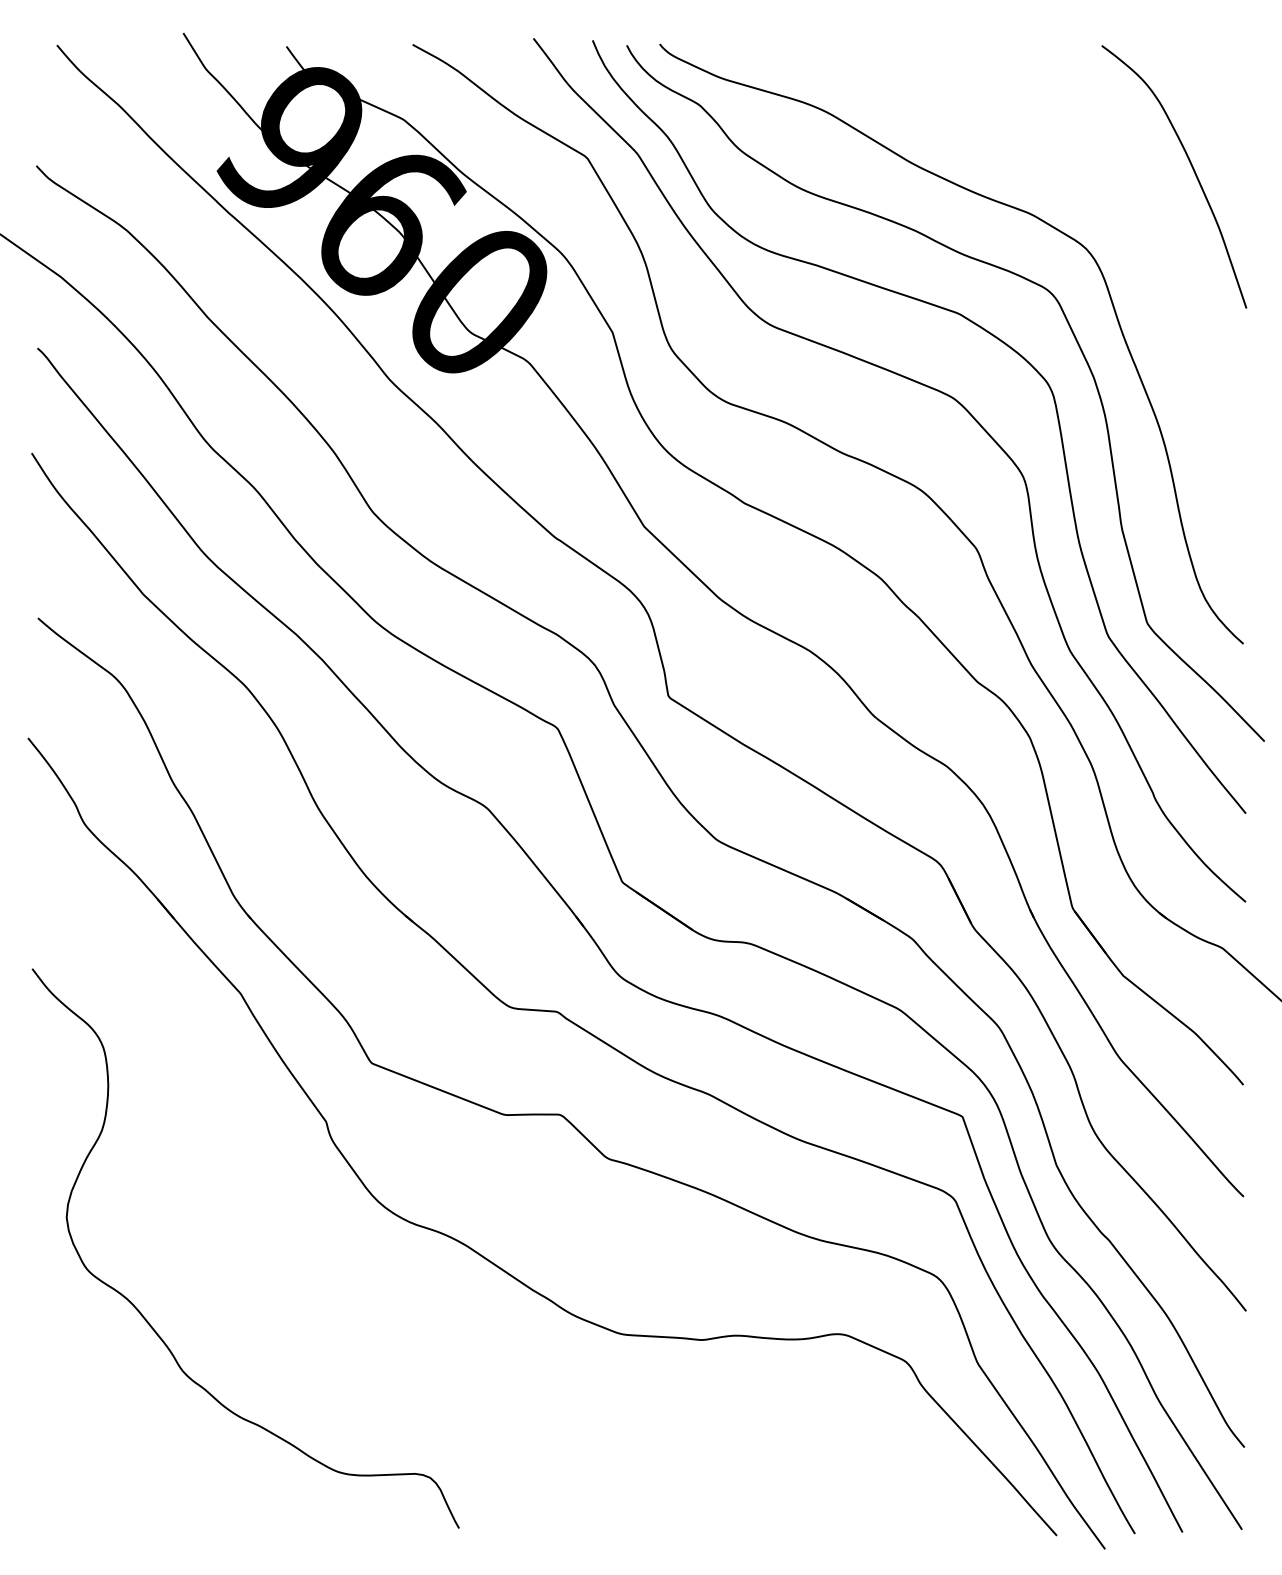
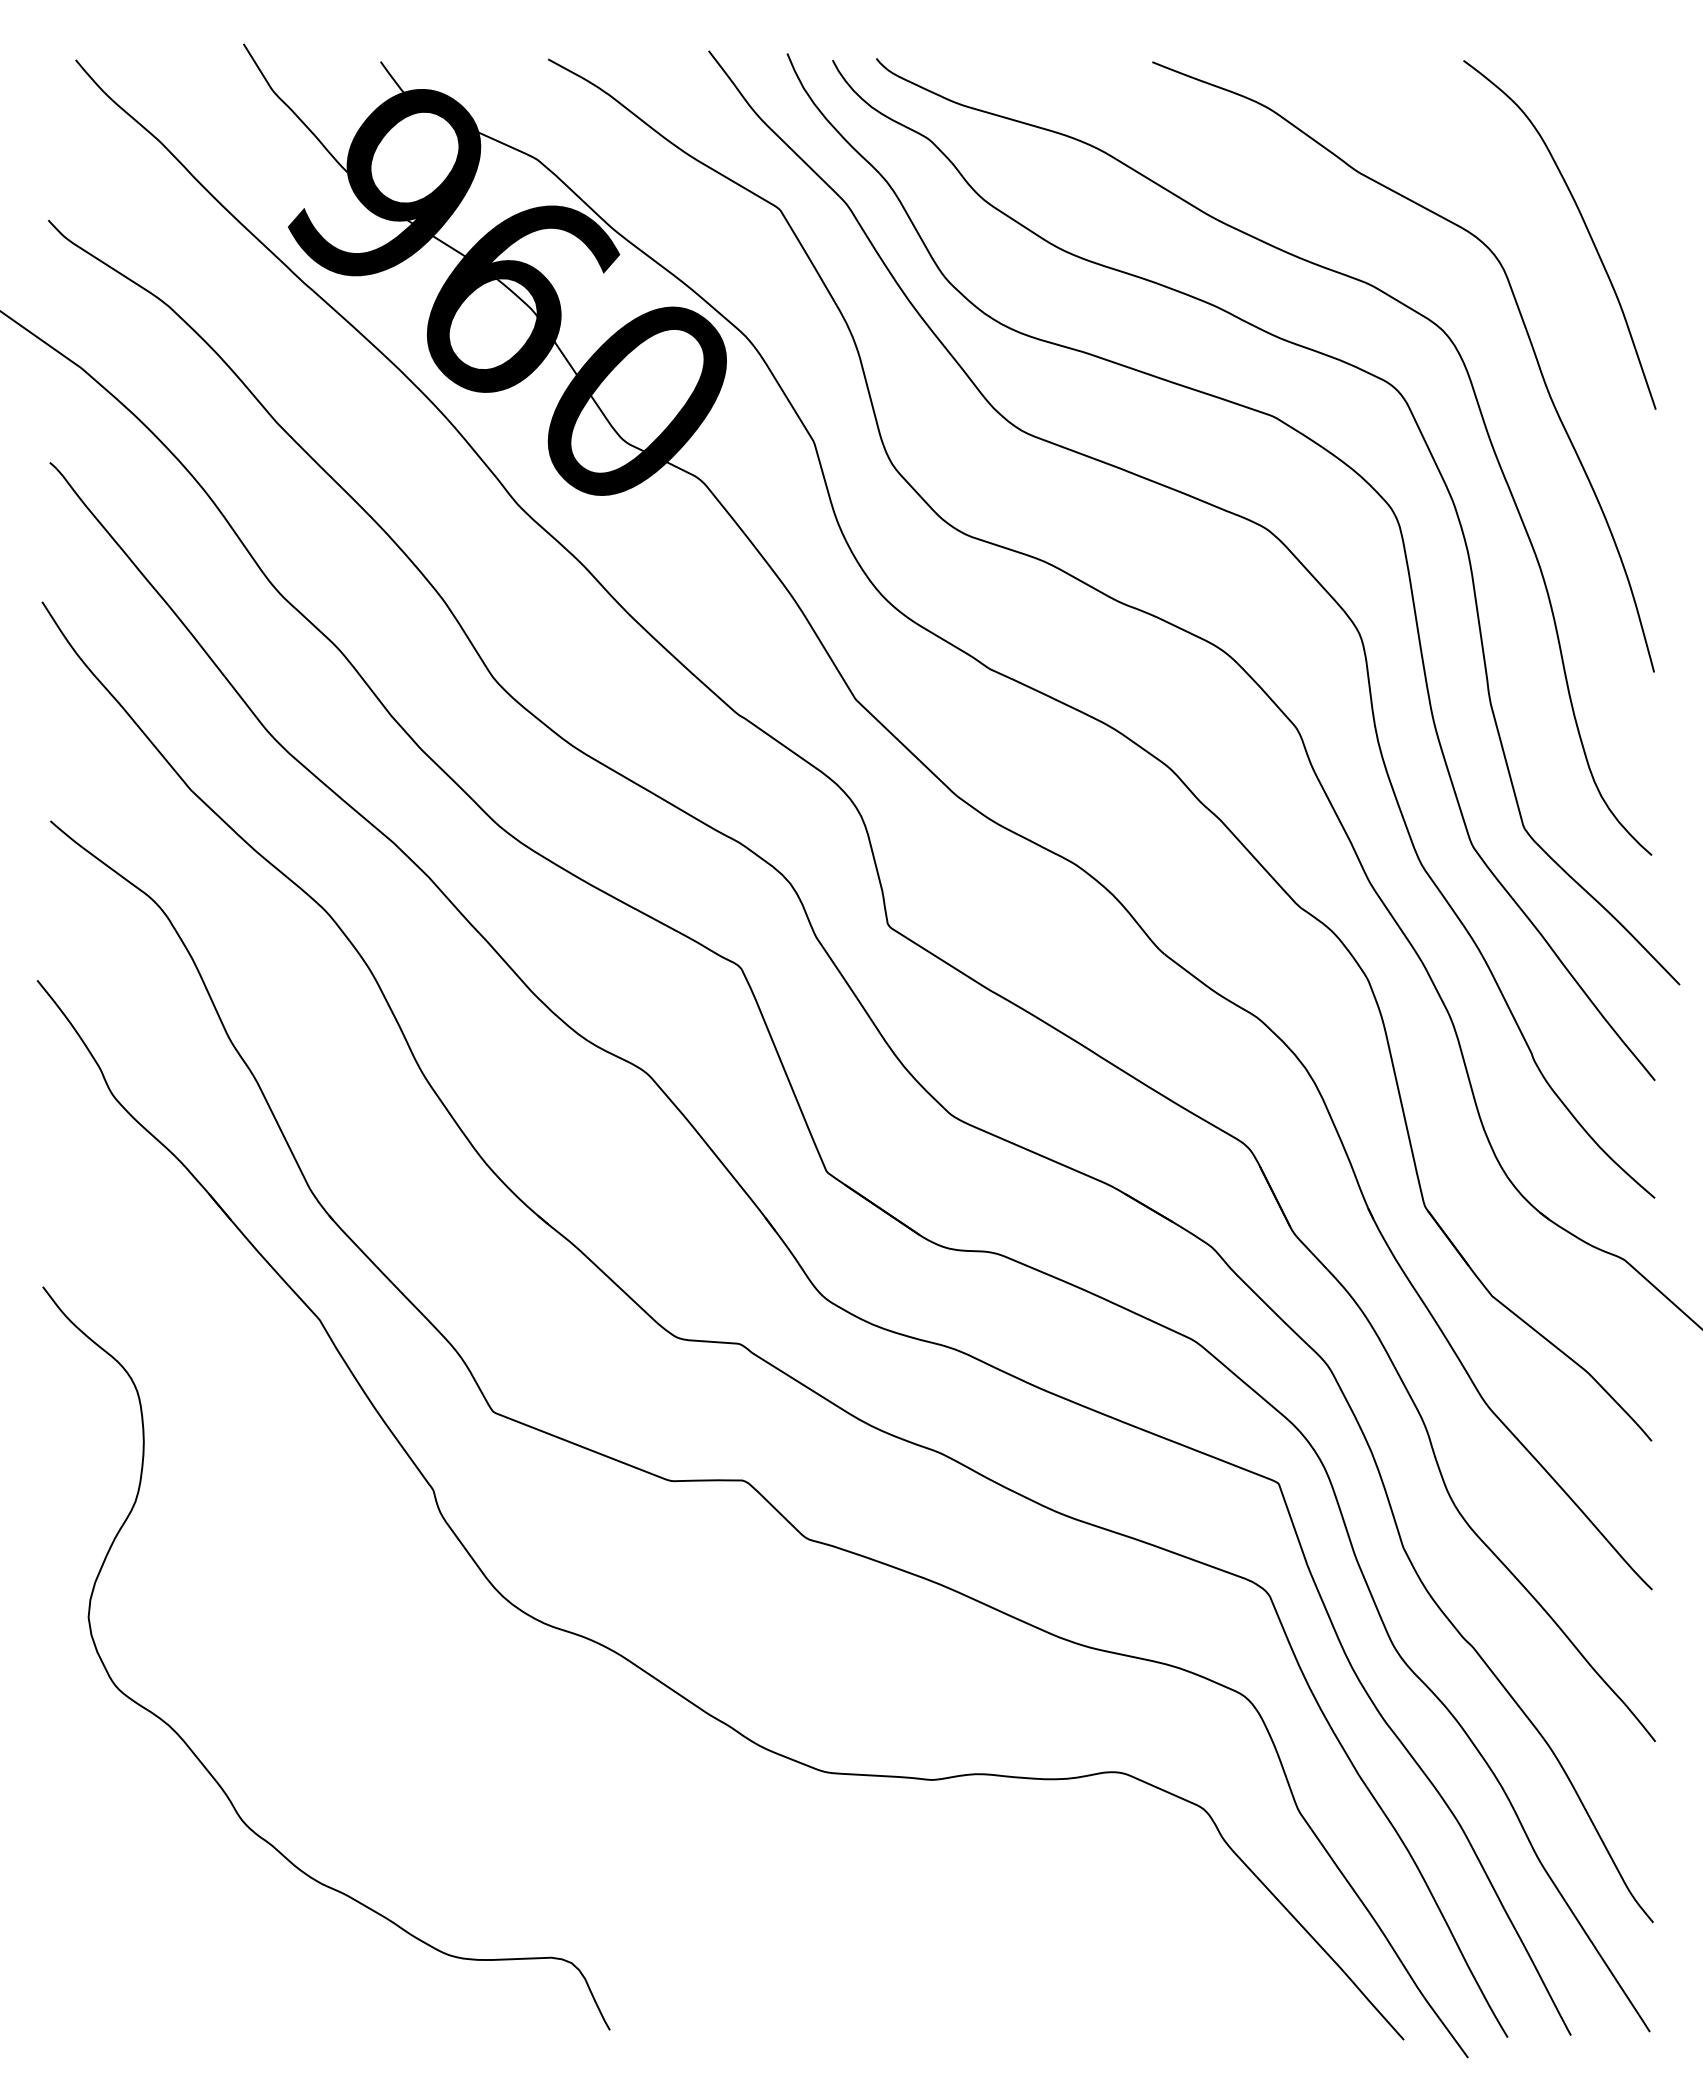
curve: (1146, 245) -> (1523, 325), added

